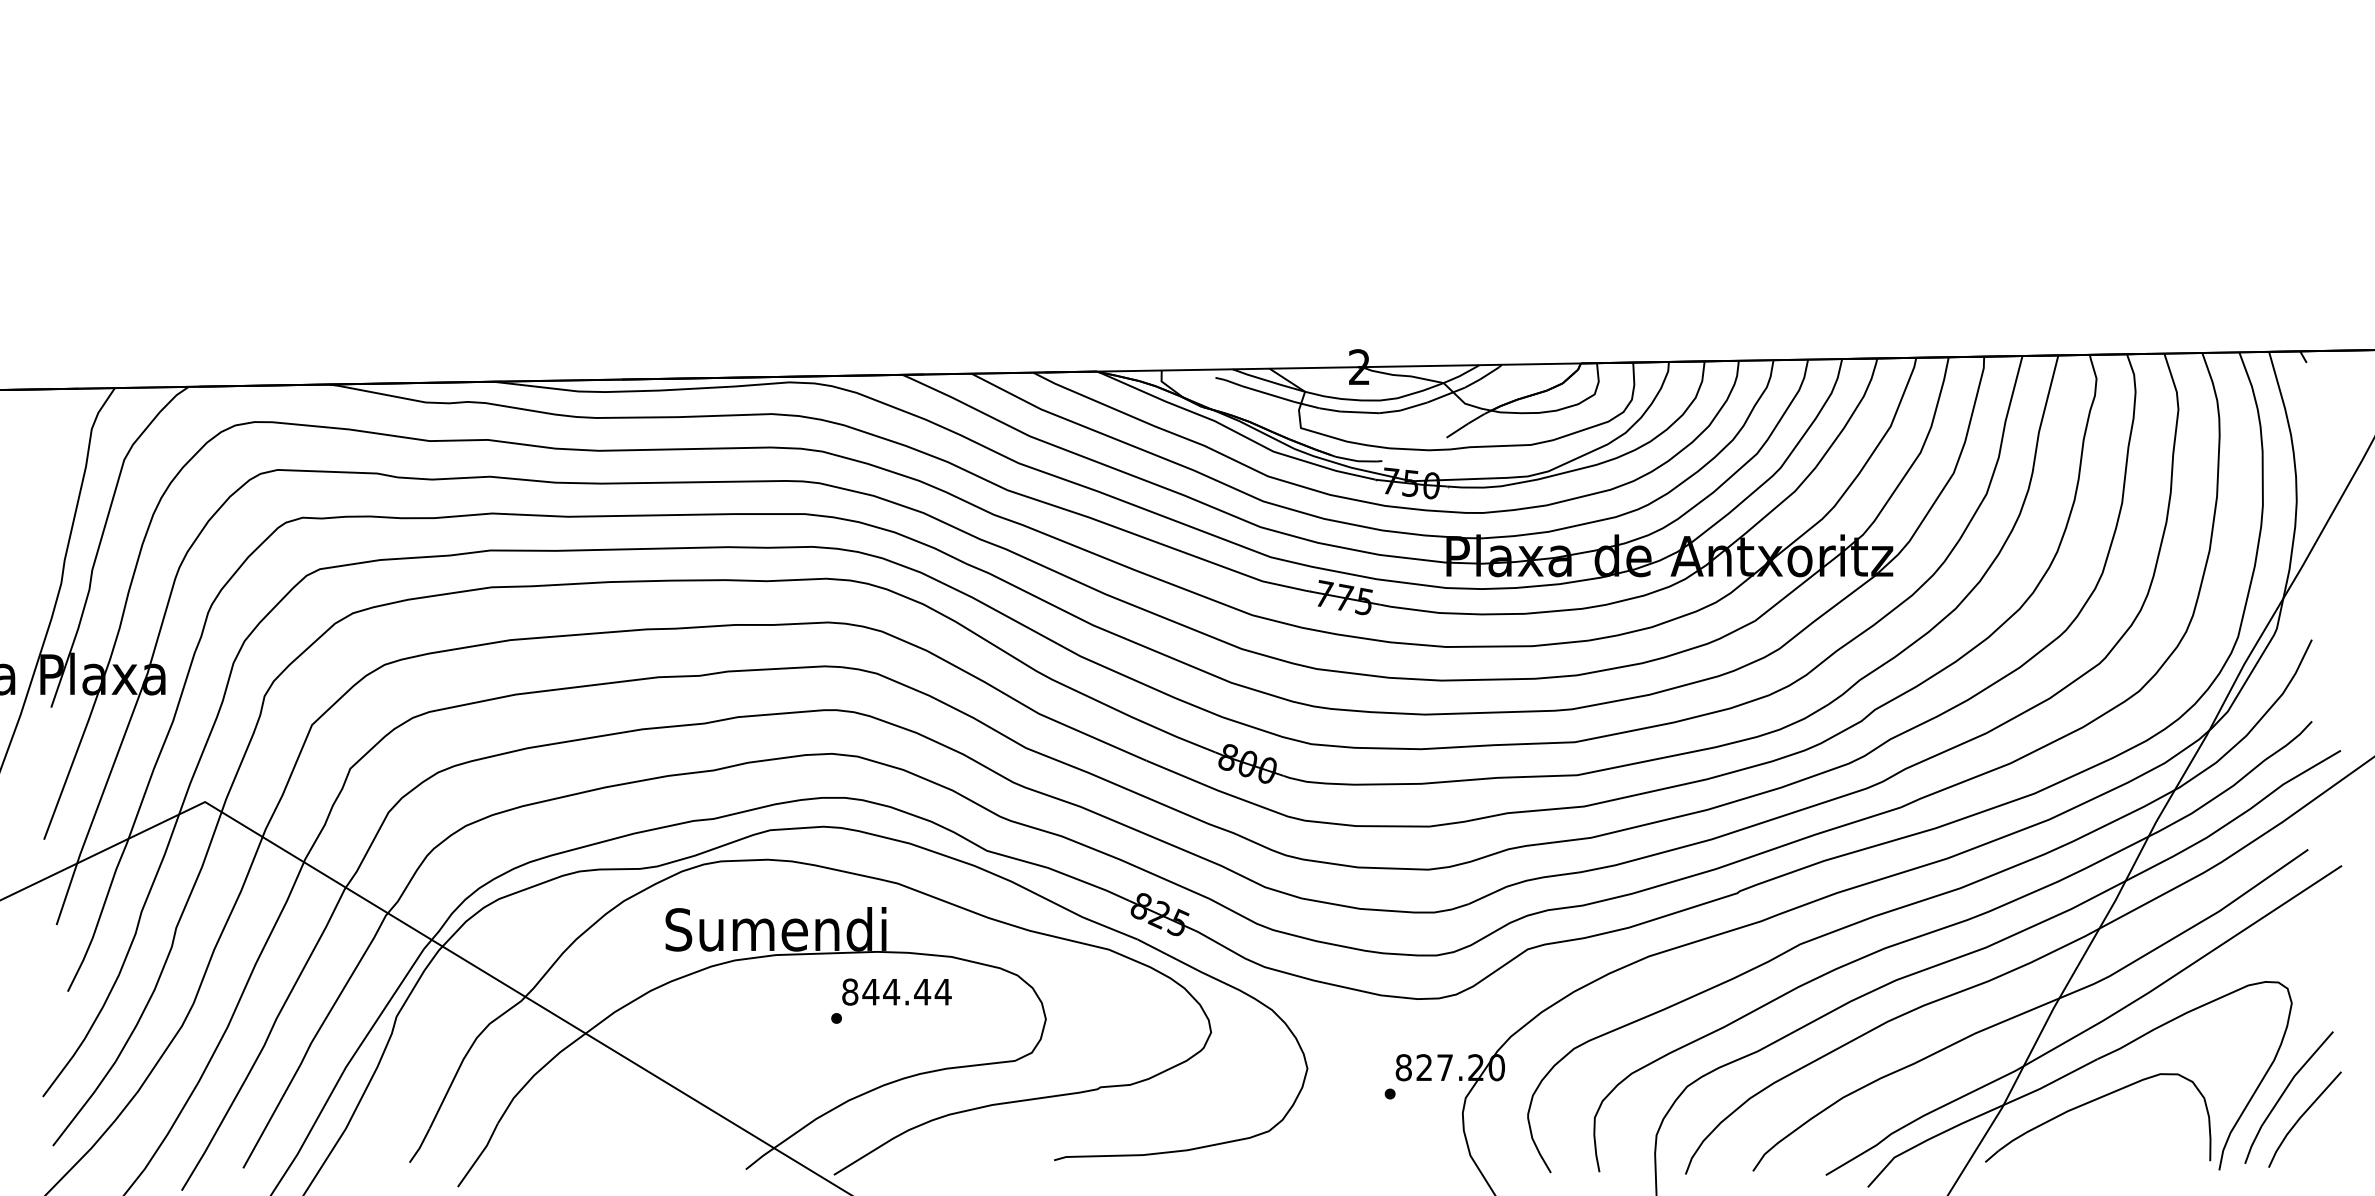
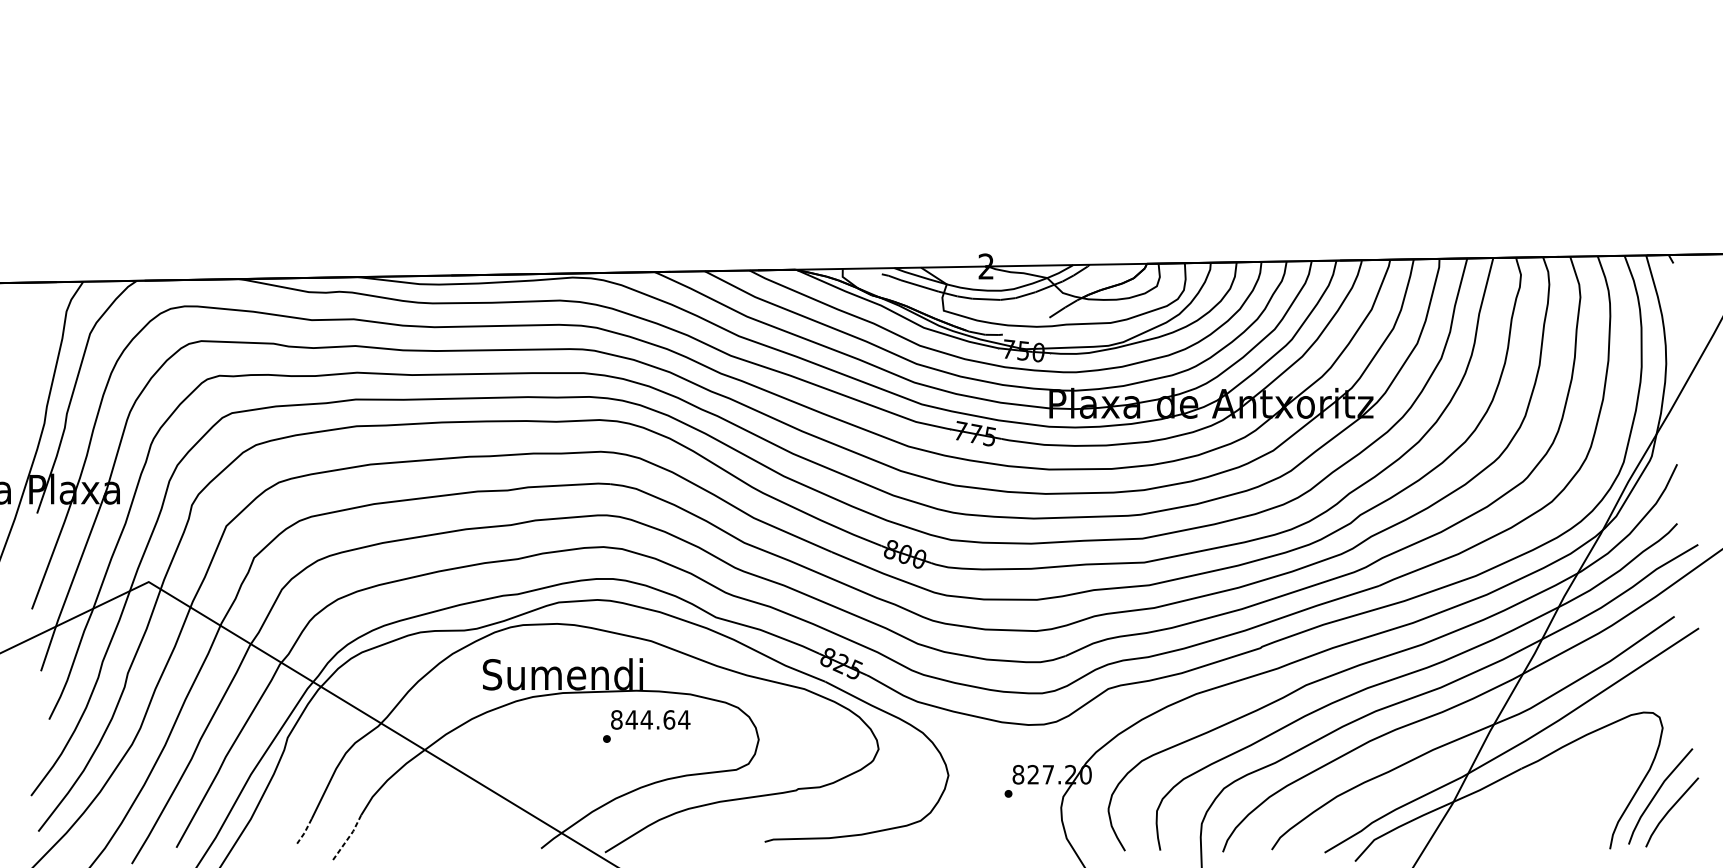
text: (922, 991) -> (669, 719), 844.44 -> 844.64
part: (2094, 1101) -> (1519, 799), removed
line: (420, 1146) -> (305, 831), solid -> dashed
line: (479, 1156) -> (347, 839), solid -> dashed

